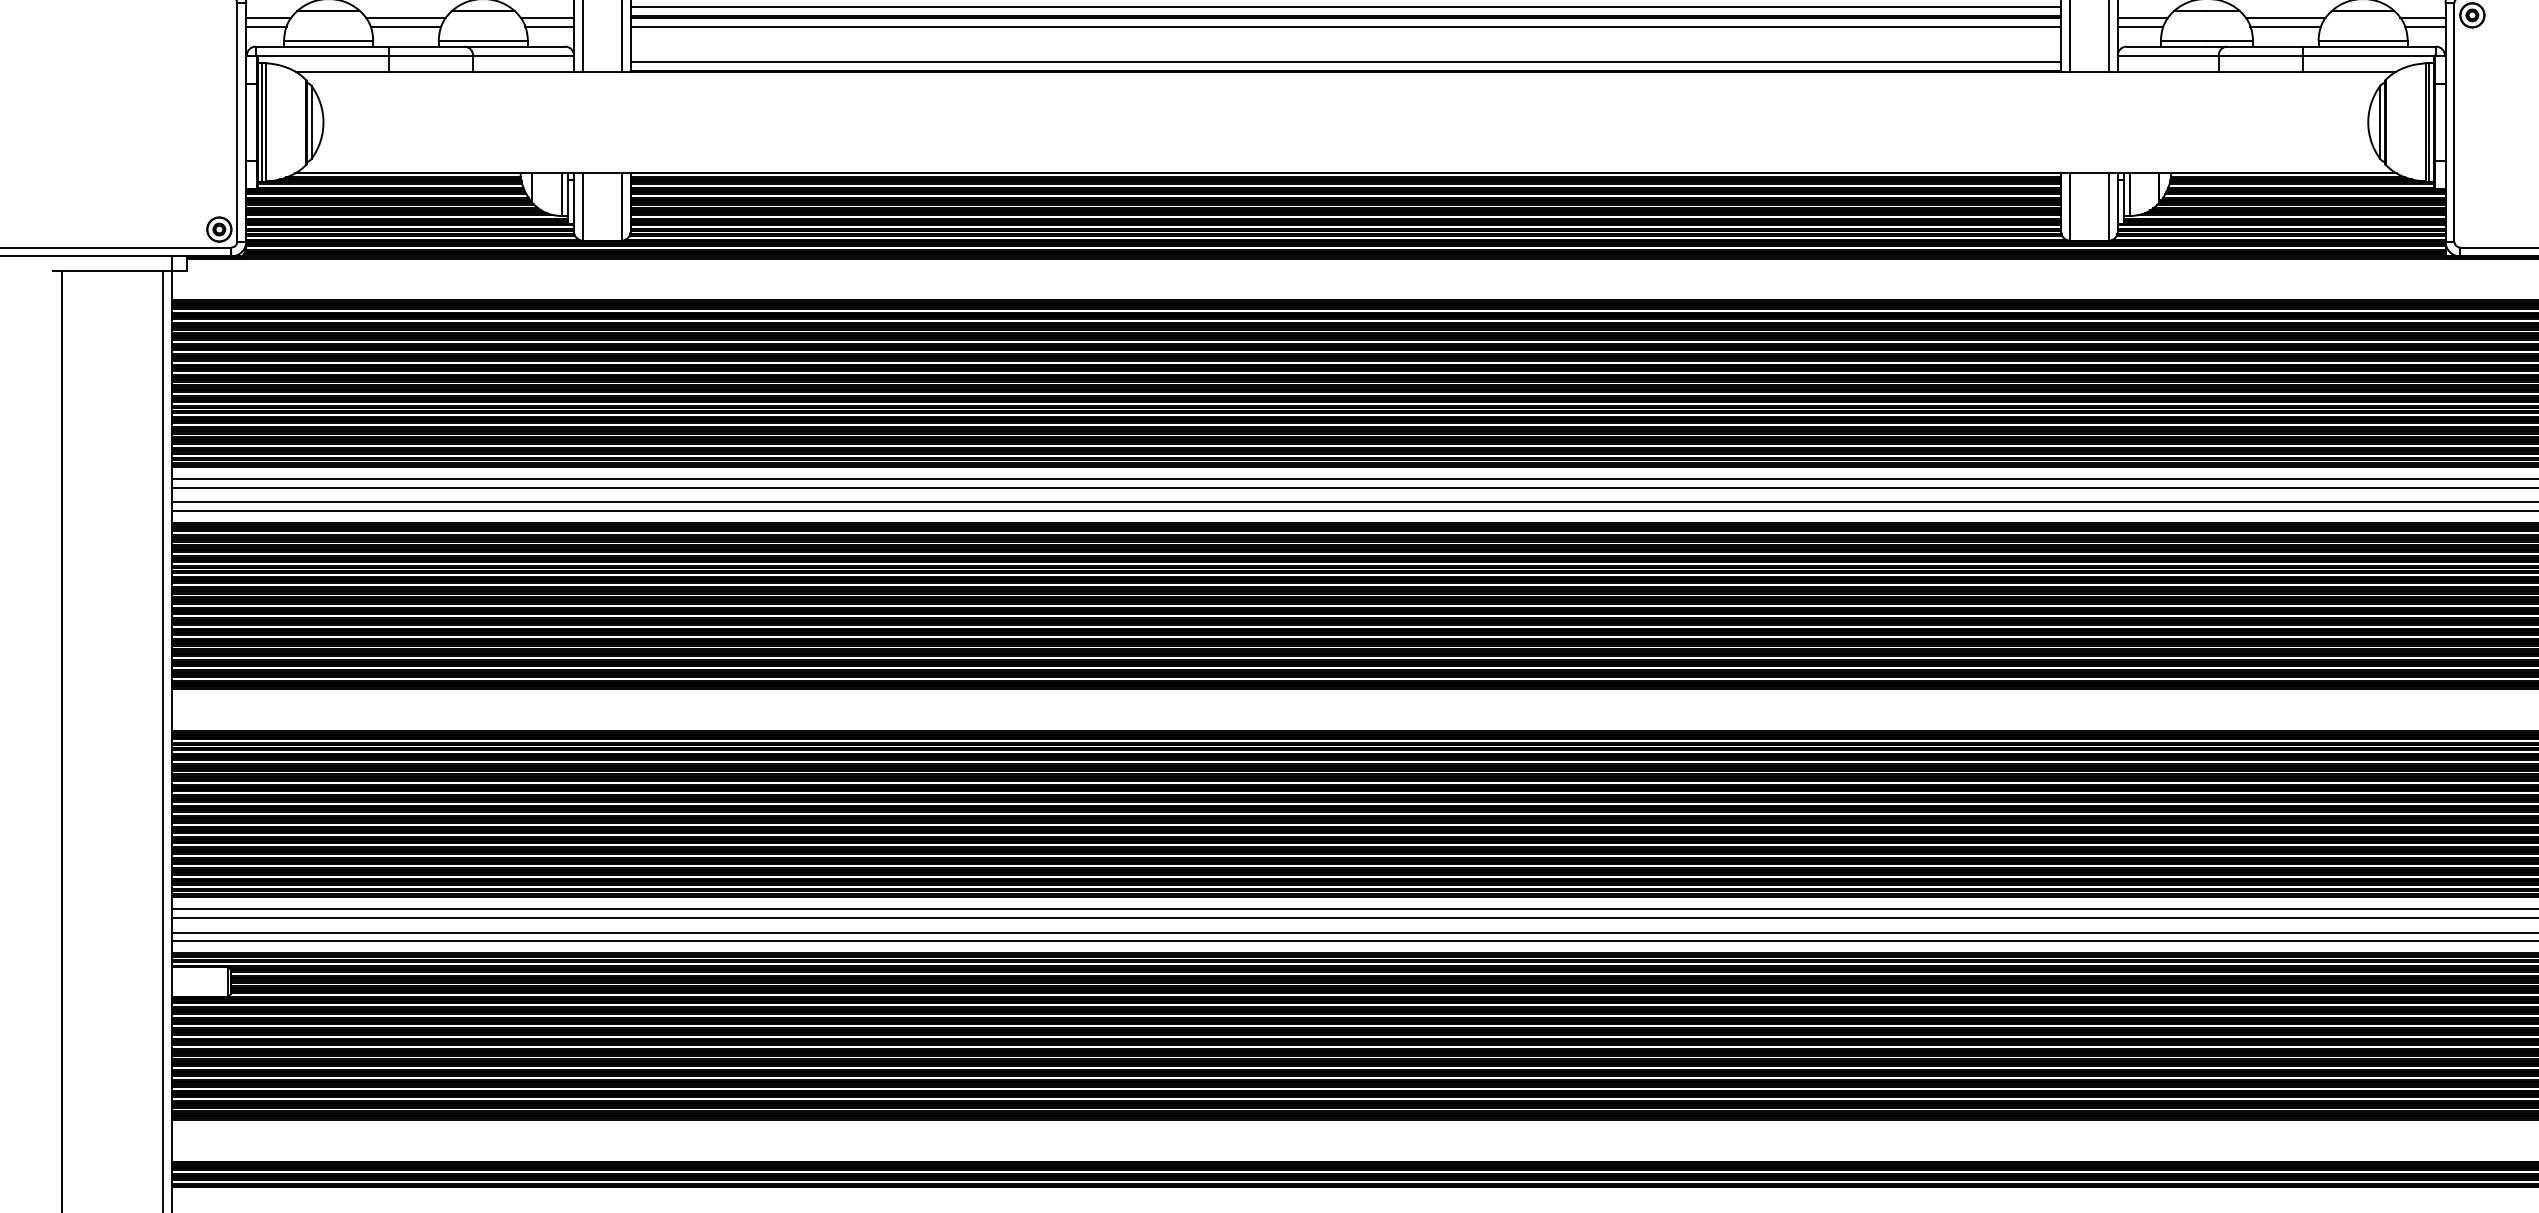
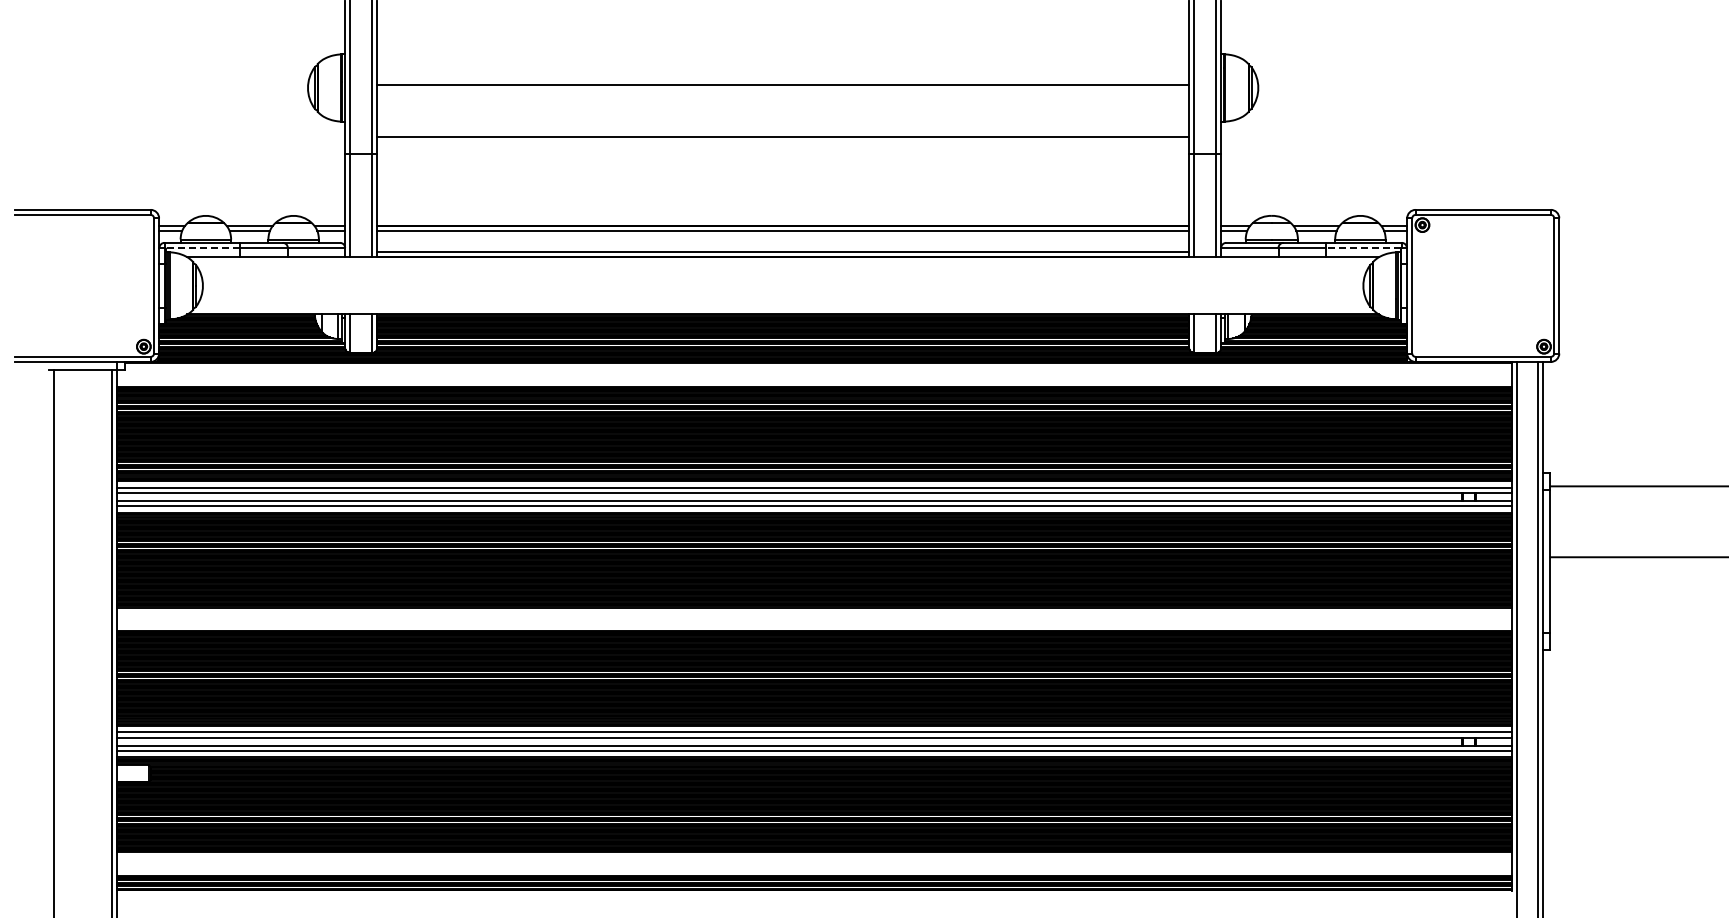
line: (1346, 7) -> (783, 220), removed
line: (322, 54) -> (202, 247), solid -> dashed
line: (2368, 54) -> (1363, 247), solid -> dashed

